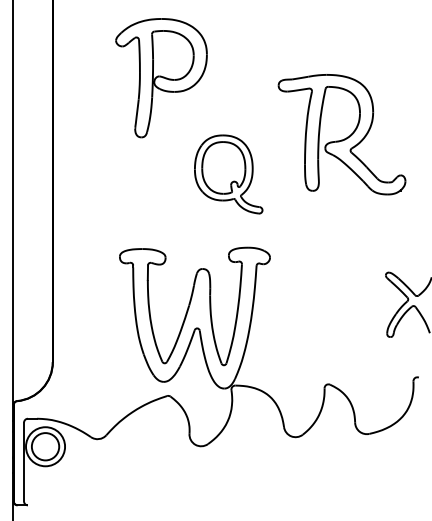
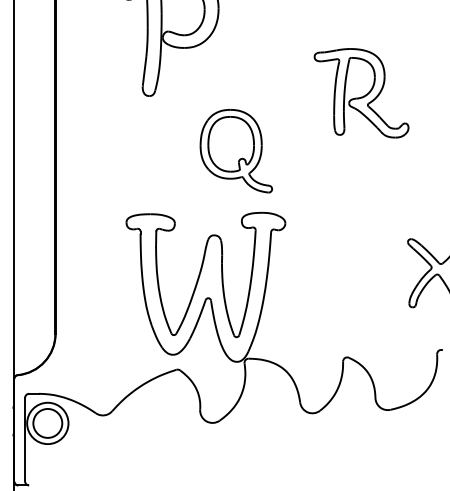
part: (341, 134) -> (361, 93), size x0.7
part: (228, 174) -> (236, 151), moved

